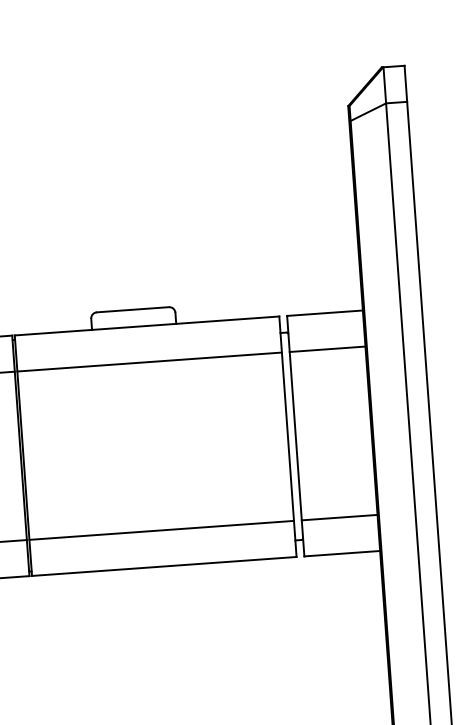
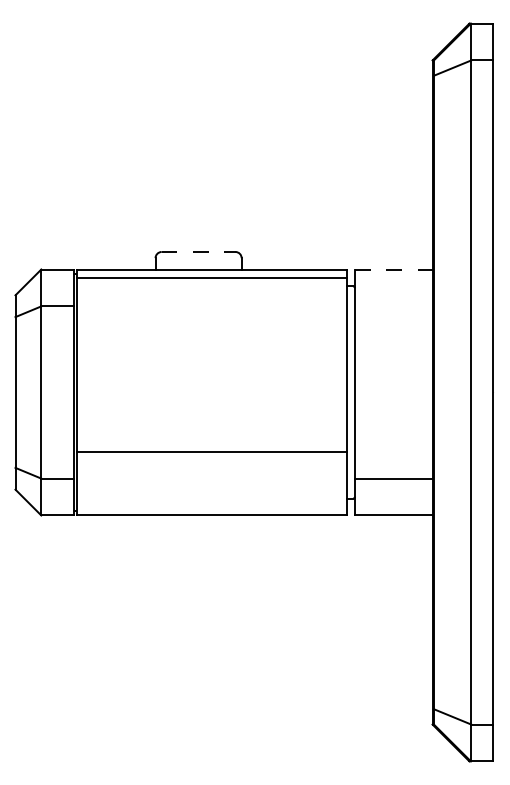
line: (132, 309) -> (198, 251), solid -> dashed
line: (324, 313) -> (393, 269), solid -> dashed
line: (327, 349) -> (393, 306), removed
line: (149, 362) -> (211, 278), moved
line: (161, 530) -> (211, 451), moved

